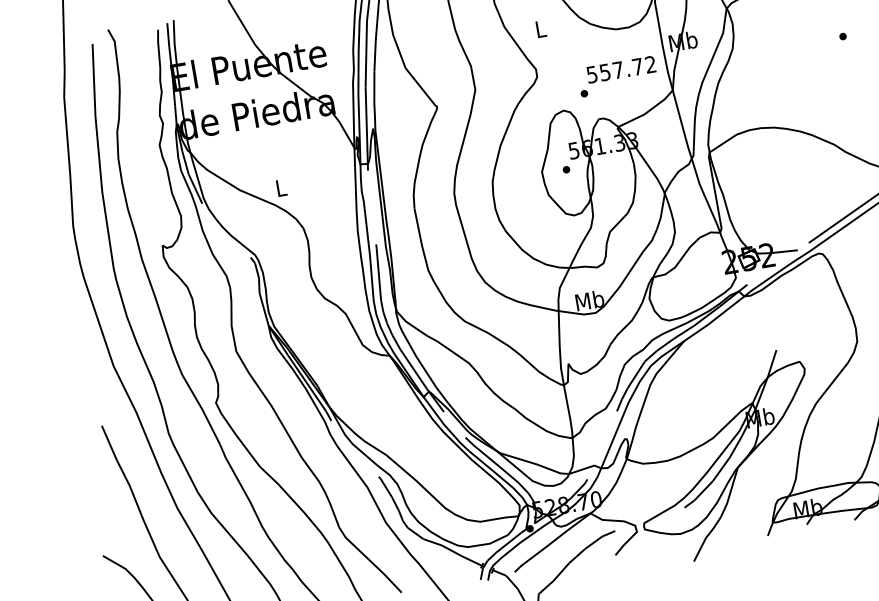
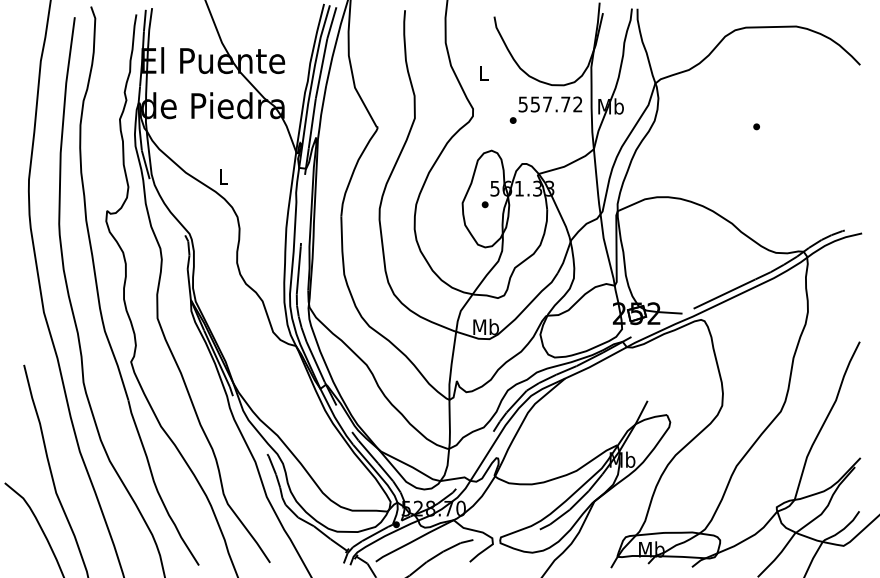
text: (616, 75) -> (545, 109), moved

